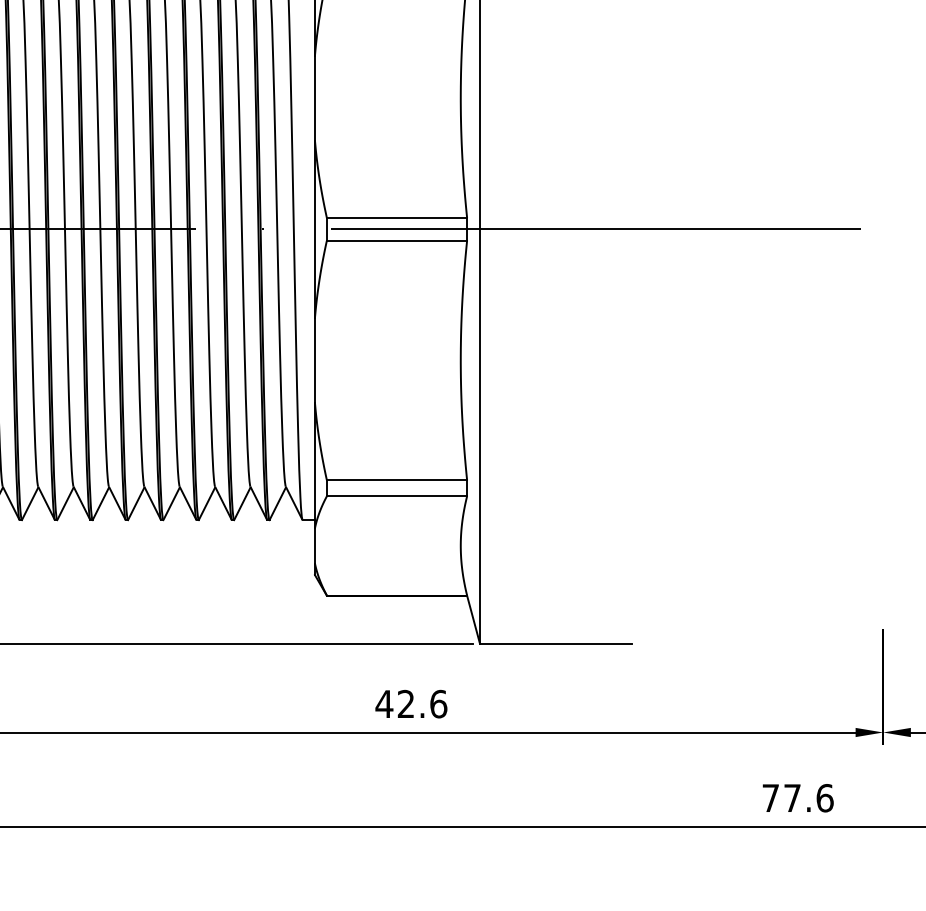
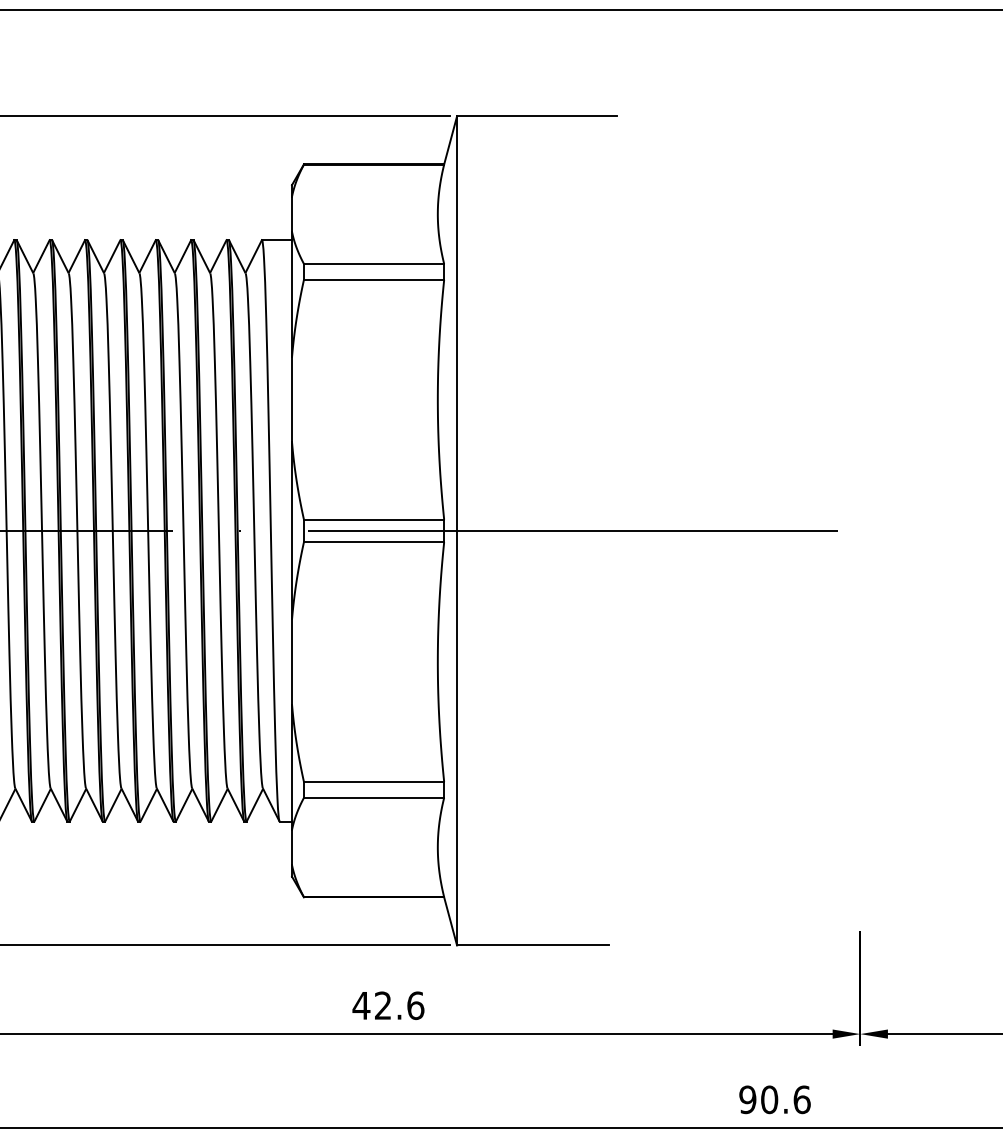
text: (781, 797) -> (758, 1099), 77.6 -> 90.6

